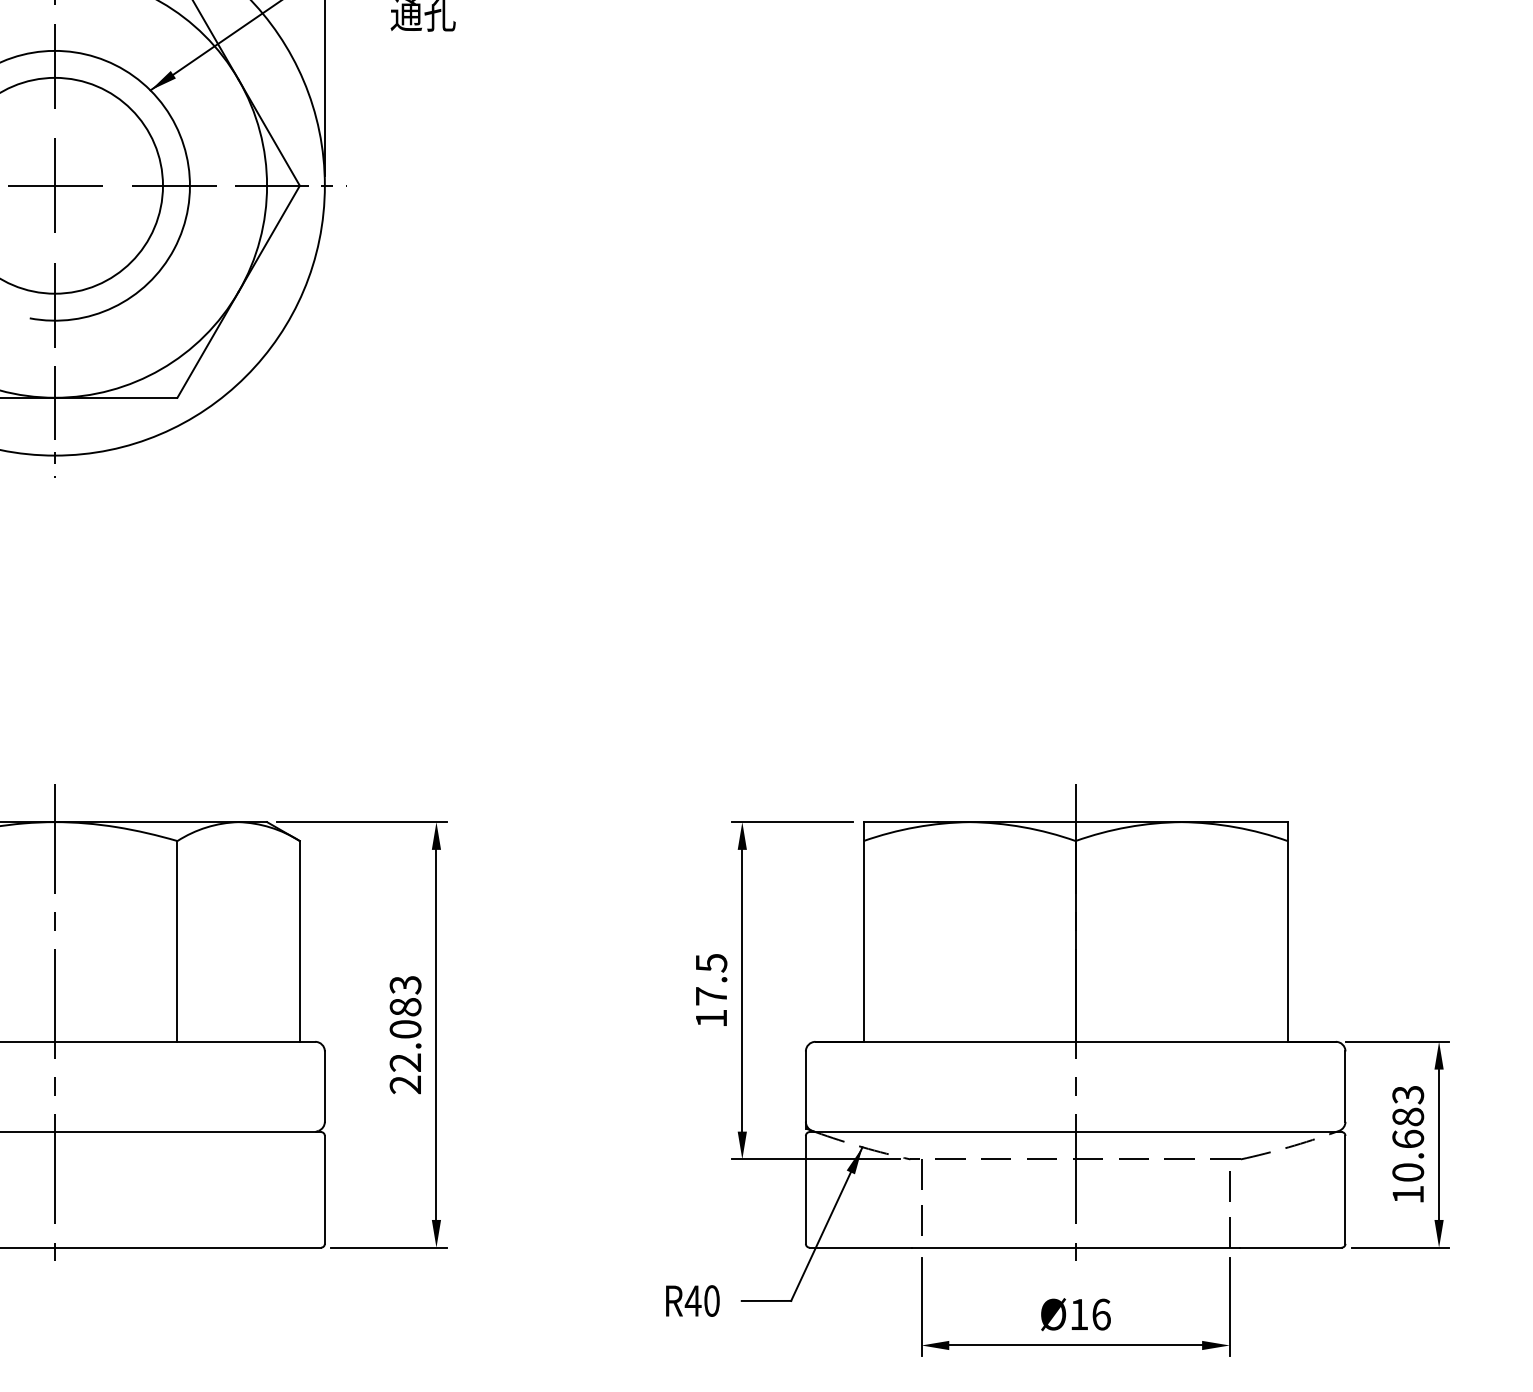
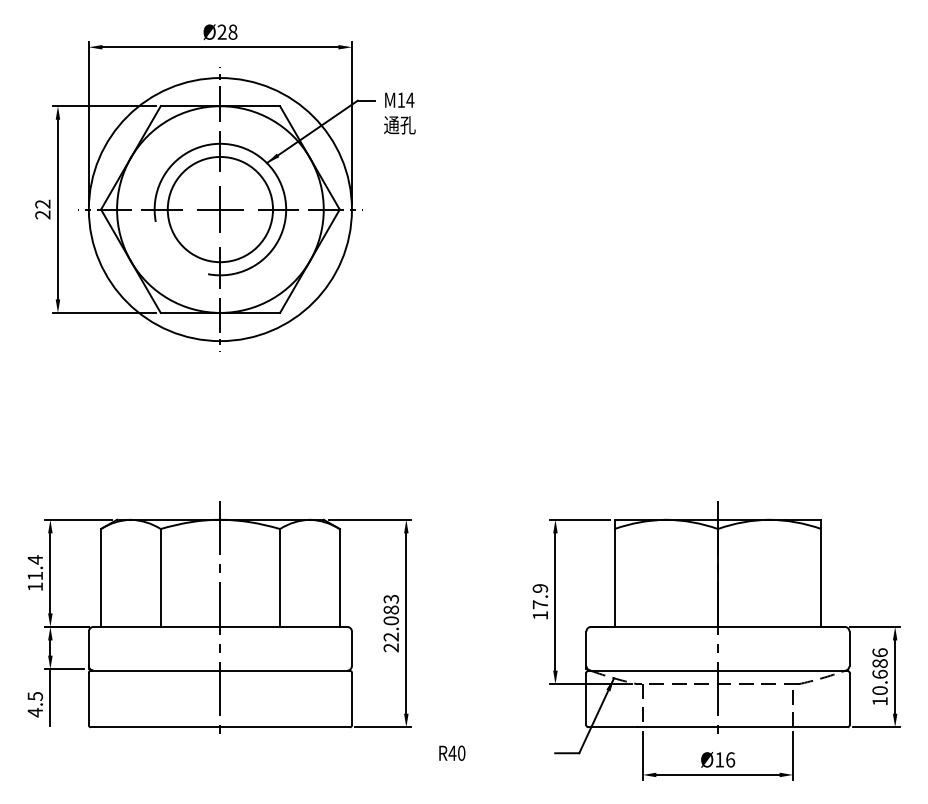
text: (709, 963) -> (539, 588), 17.5 -> 17.9
text: (1406, 1094) -> (879, 652), 10.683 -> 10.686
text: (693, 1299) -> (452, 752), moved

